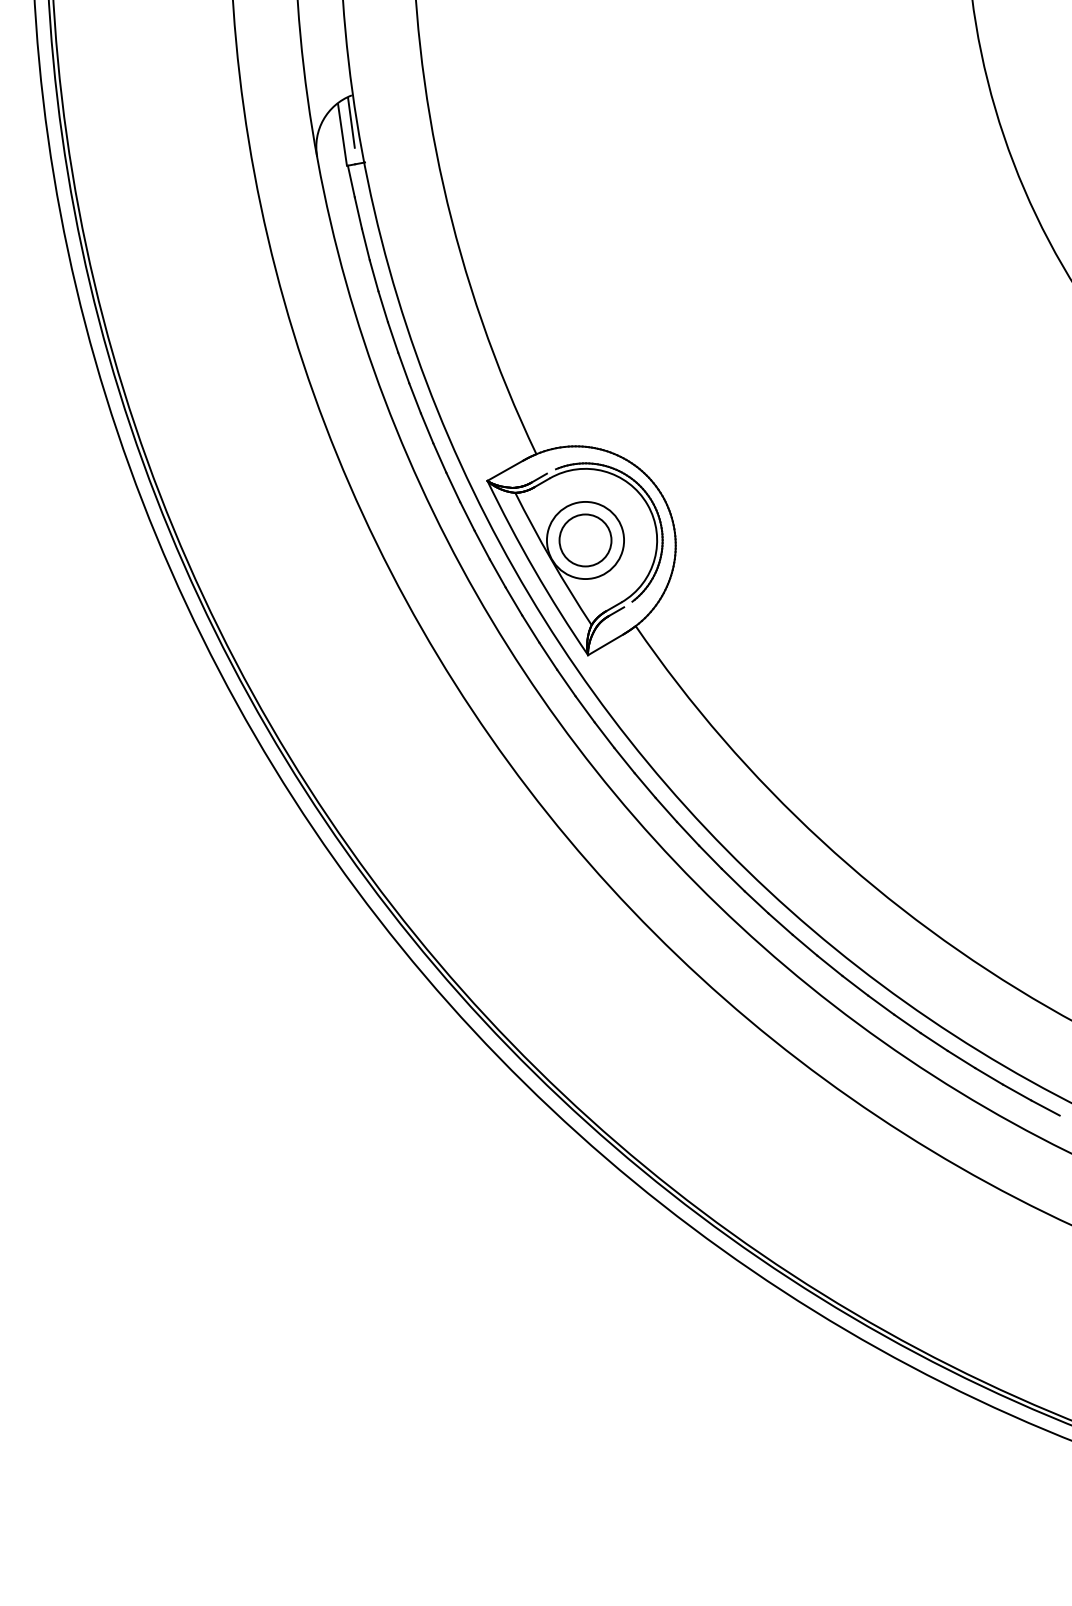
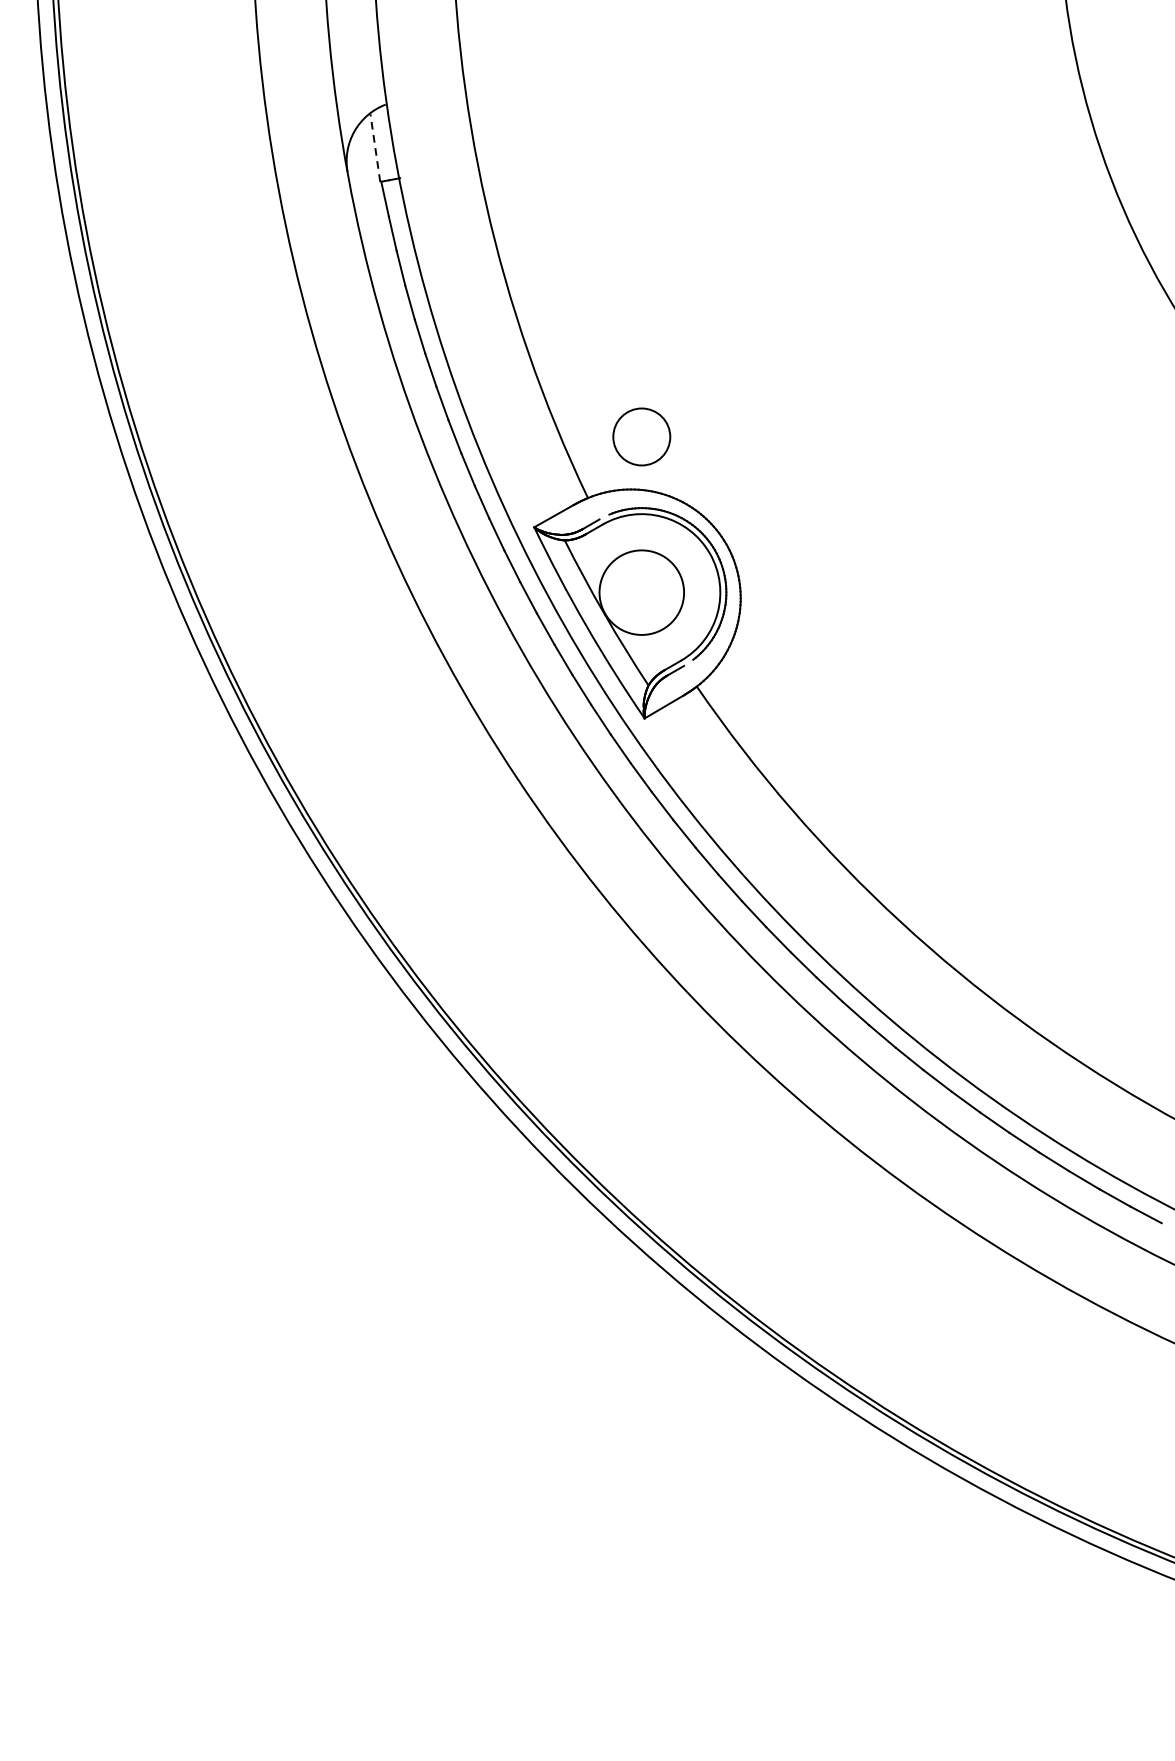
line: (351, 122) -> (385, 134), removed
line: (342, 134) -> (375, 147), solid -> dashed
circle: (585, 540) -> (641, 437), moved

